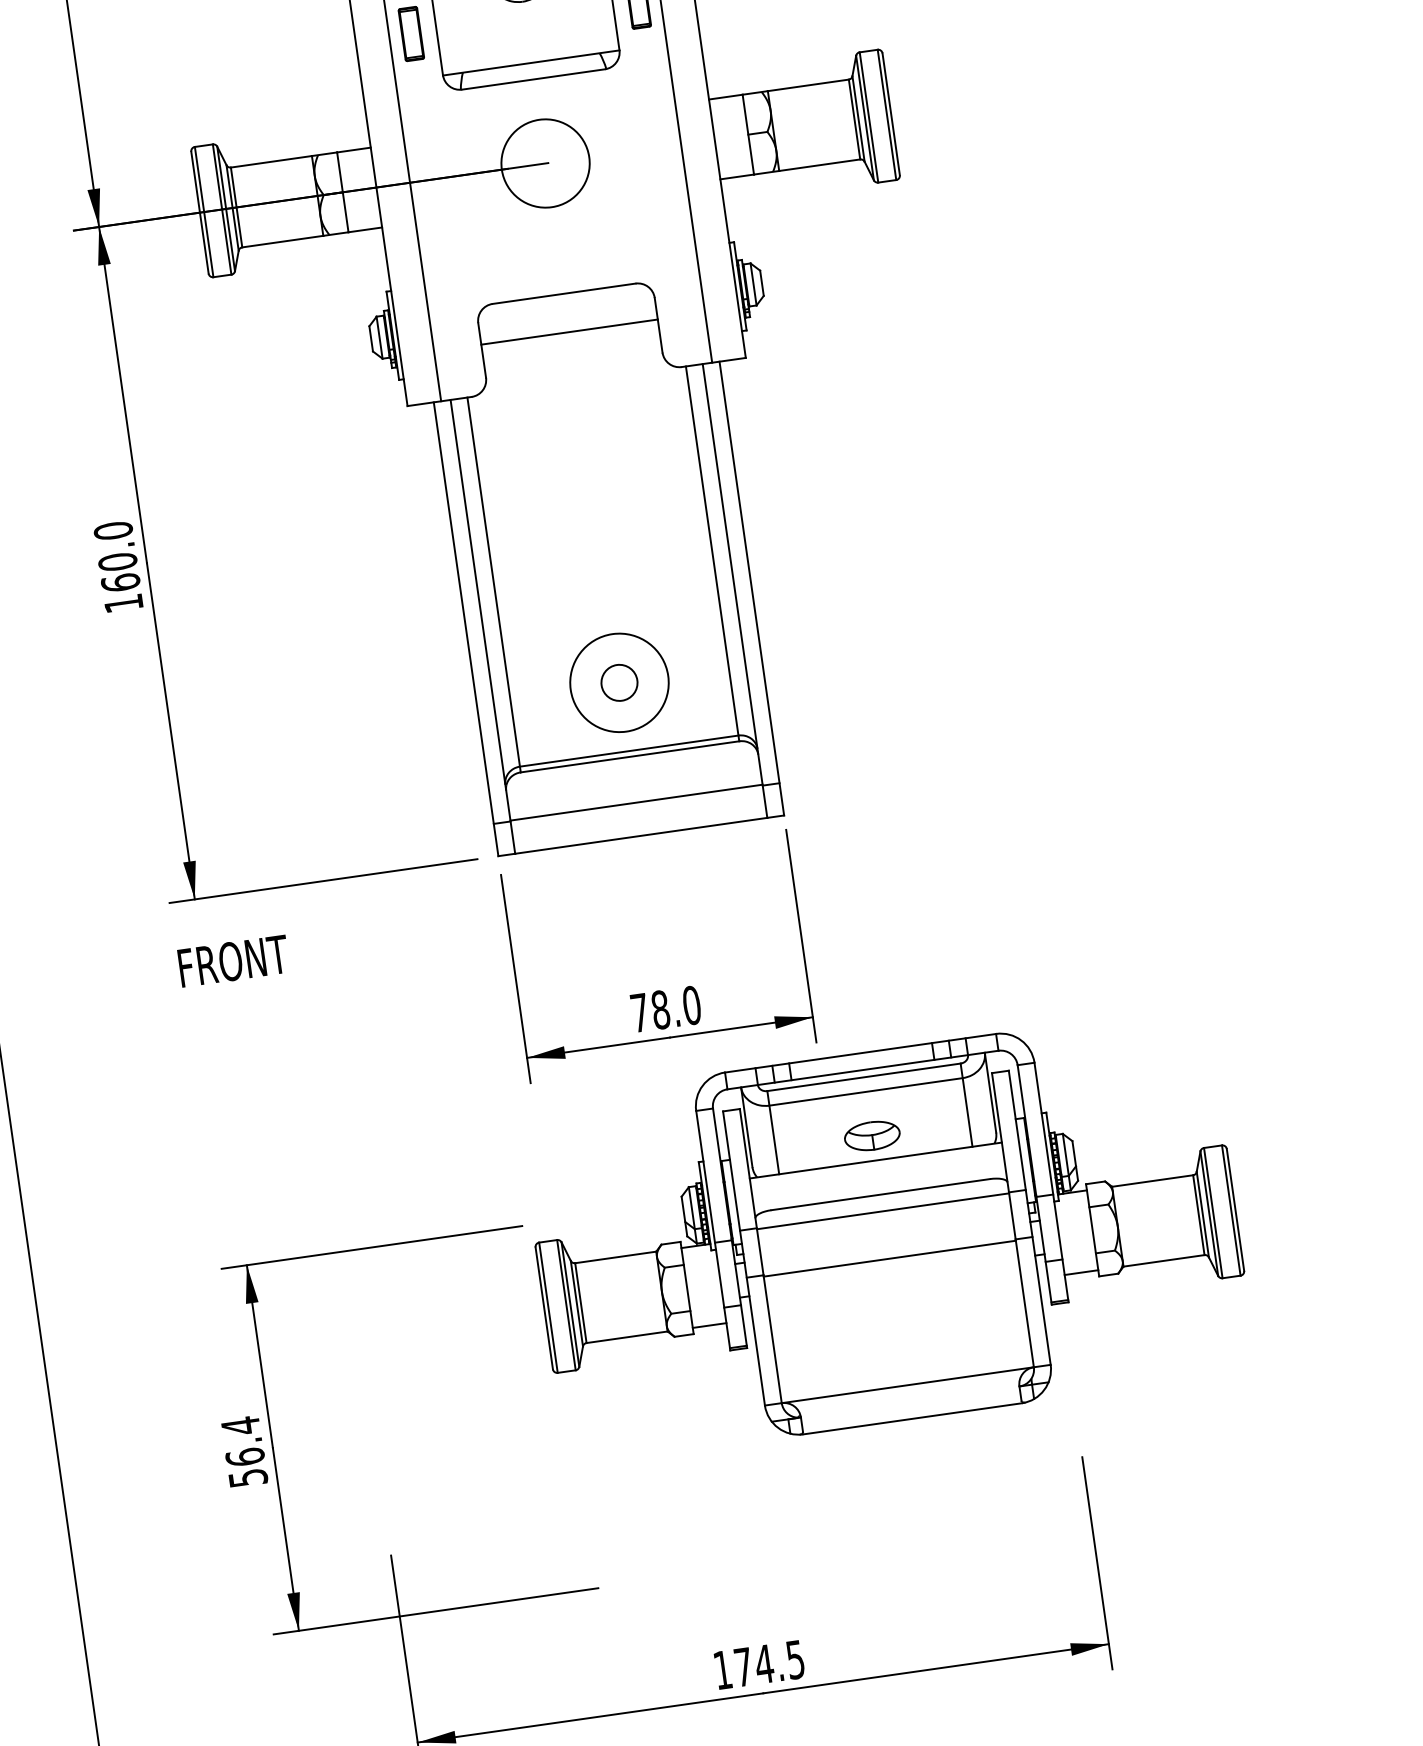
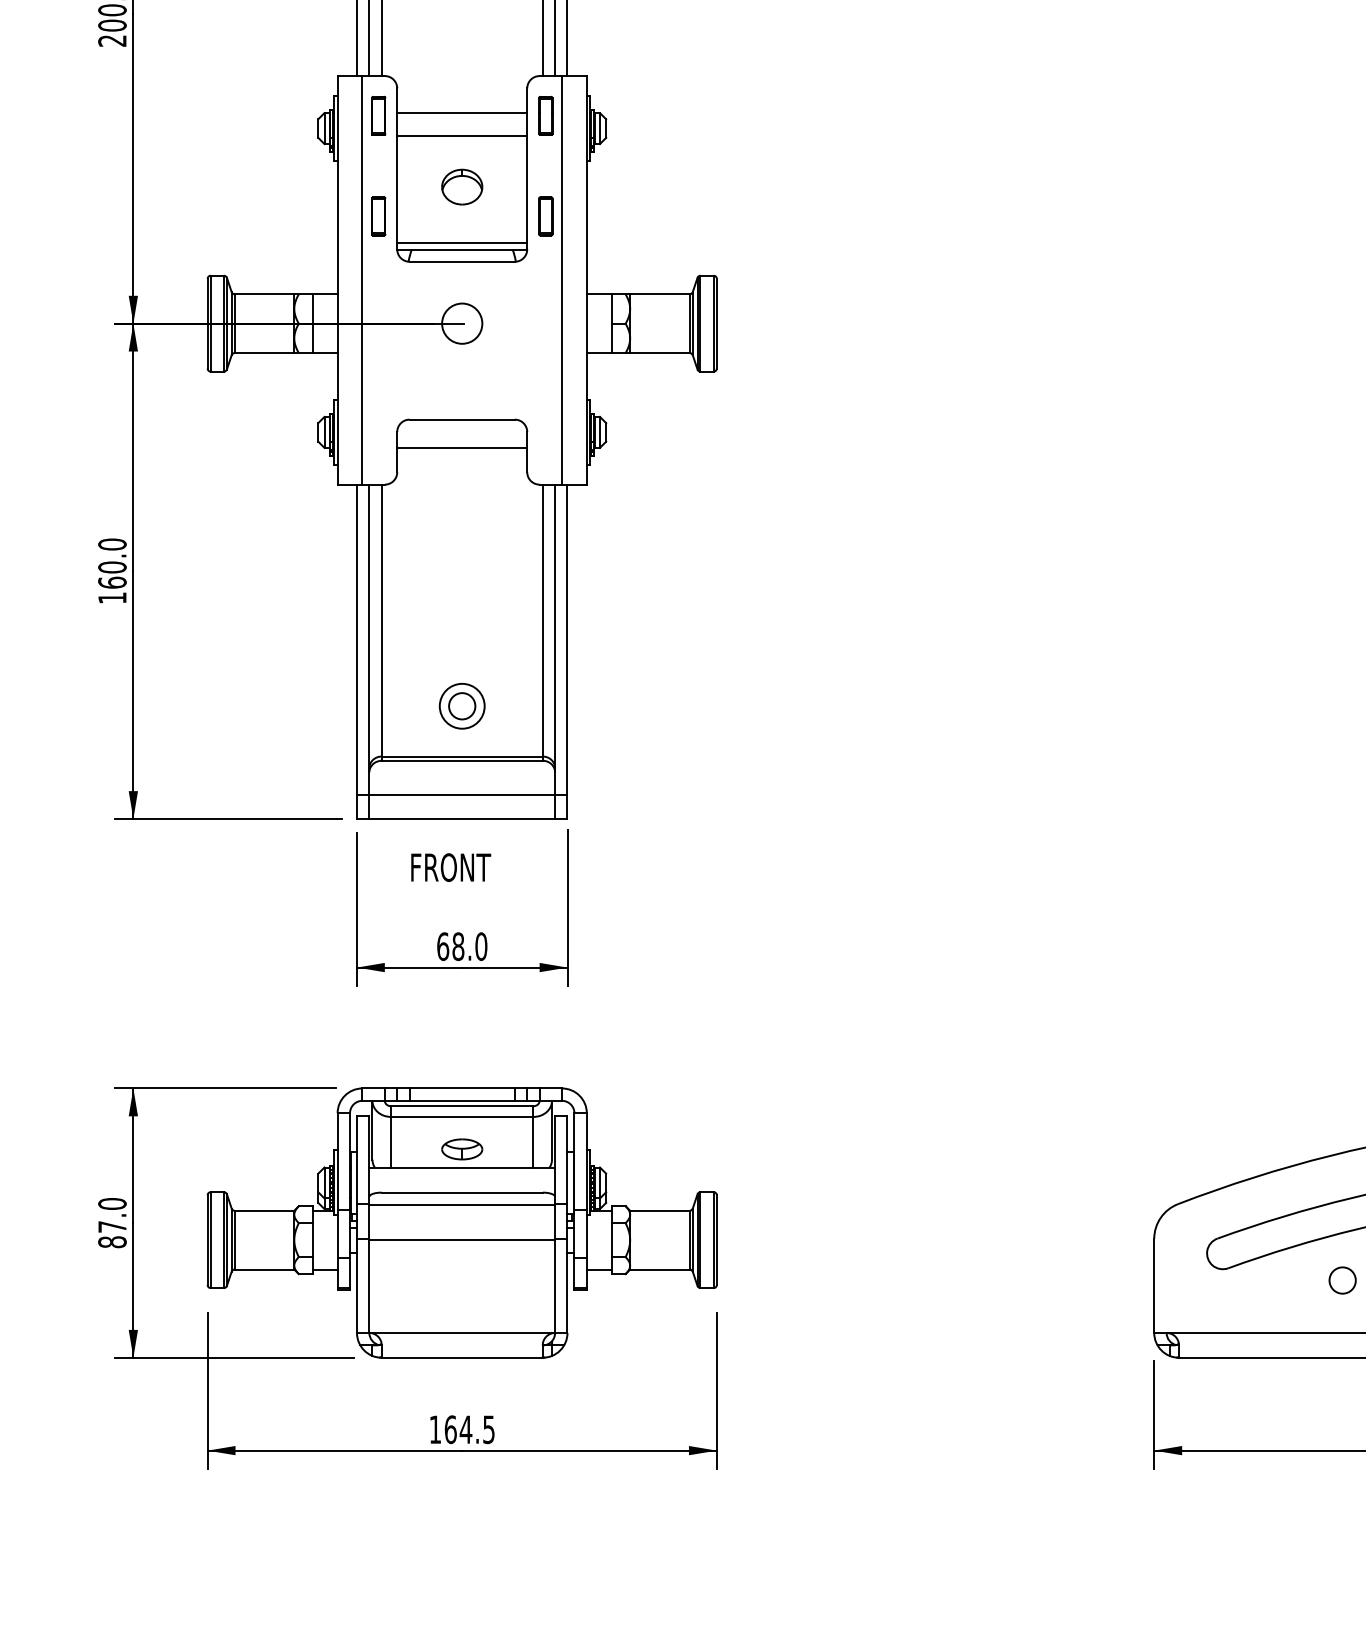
line: (530, 54) -> (462, 243), added
circle: (545, 163) -> (462, 323), size x0.62
circle: (618, 681) -> (461, 705), size x0.62
text: (234, 960) -> (451, 867), moved
text: (640, 1012) -> (443, 946), 78.0 -> 68.0
part: (885, 1235) -> (461, 1222), moved
text: (244, 1451) -> (112, 1222), 56.4 -> 87.0
text: (743, 1666) -> (450, 1429), 174.5 -> 164.5

